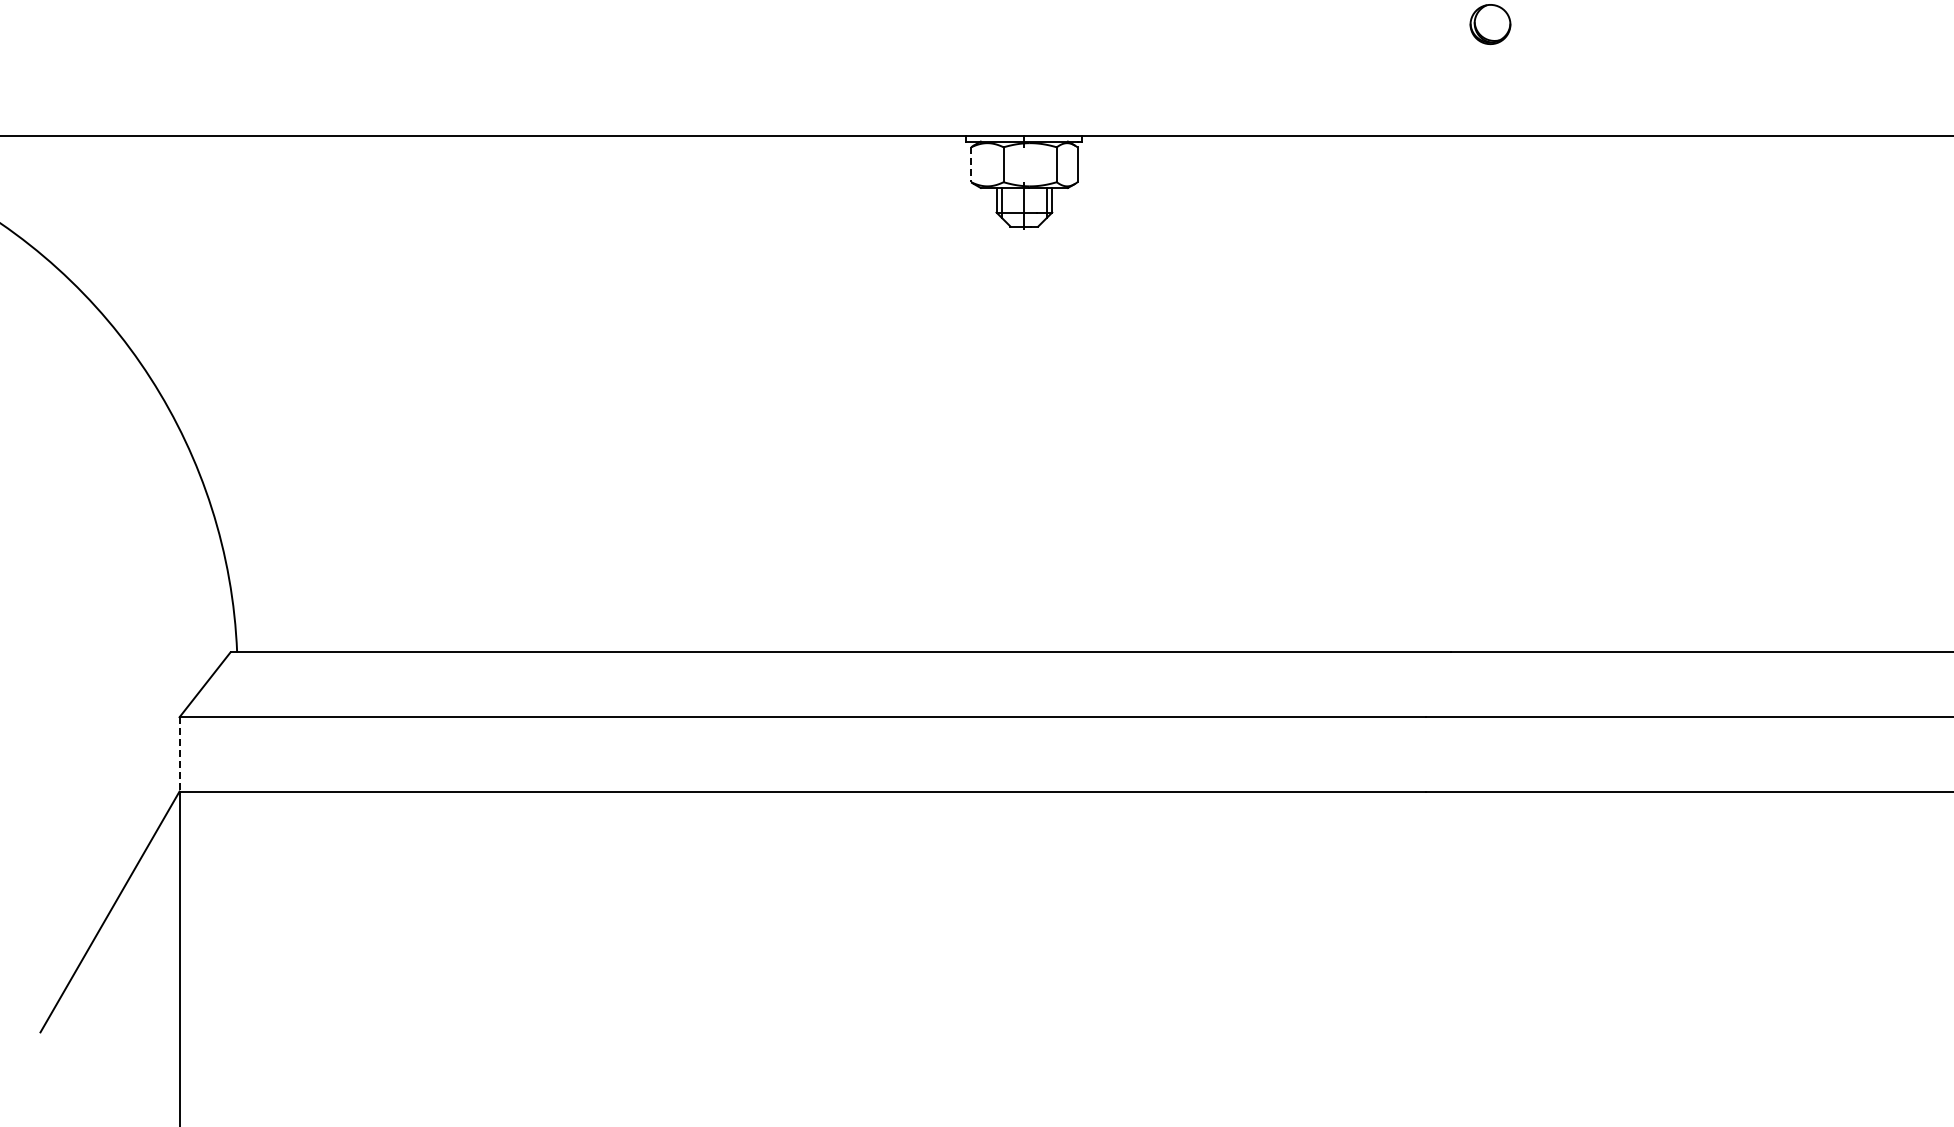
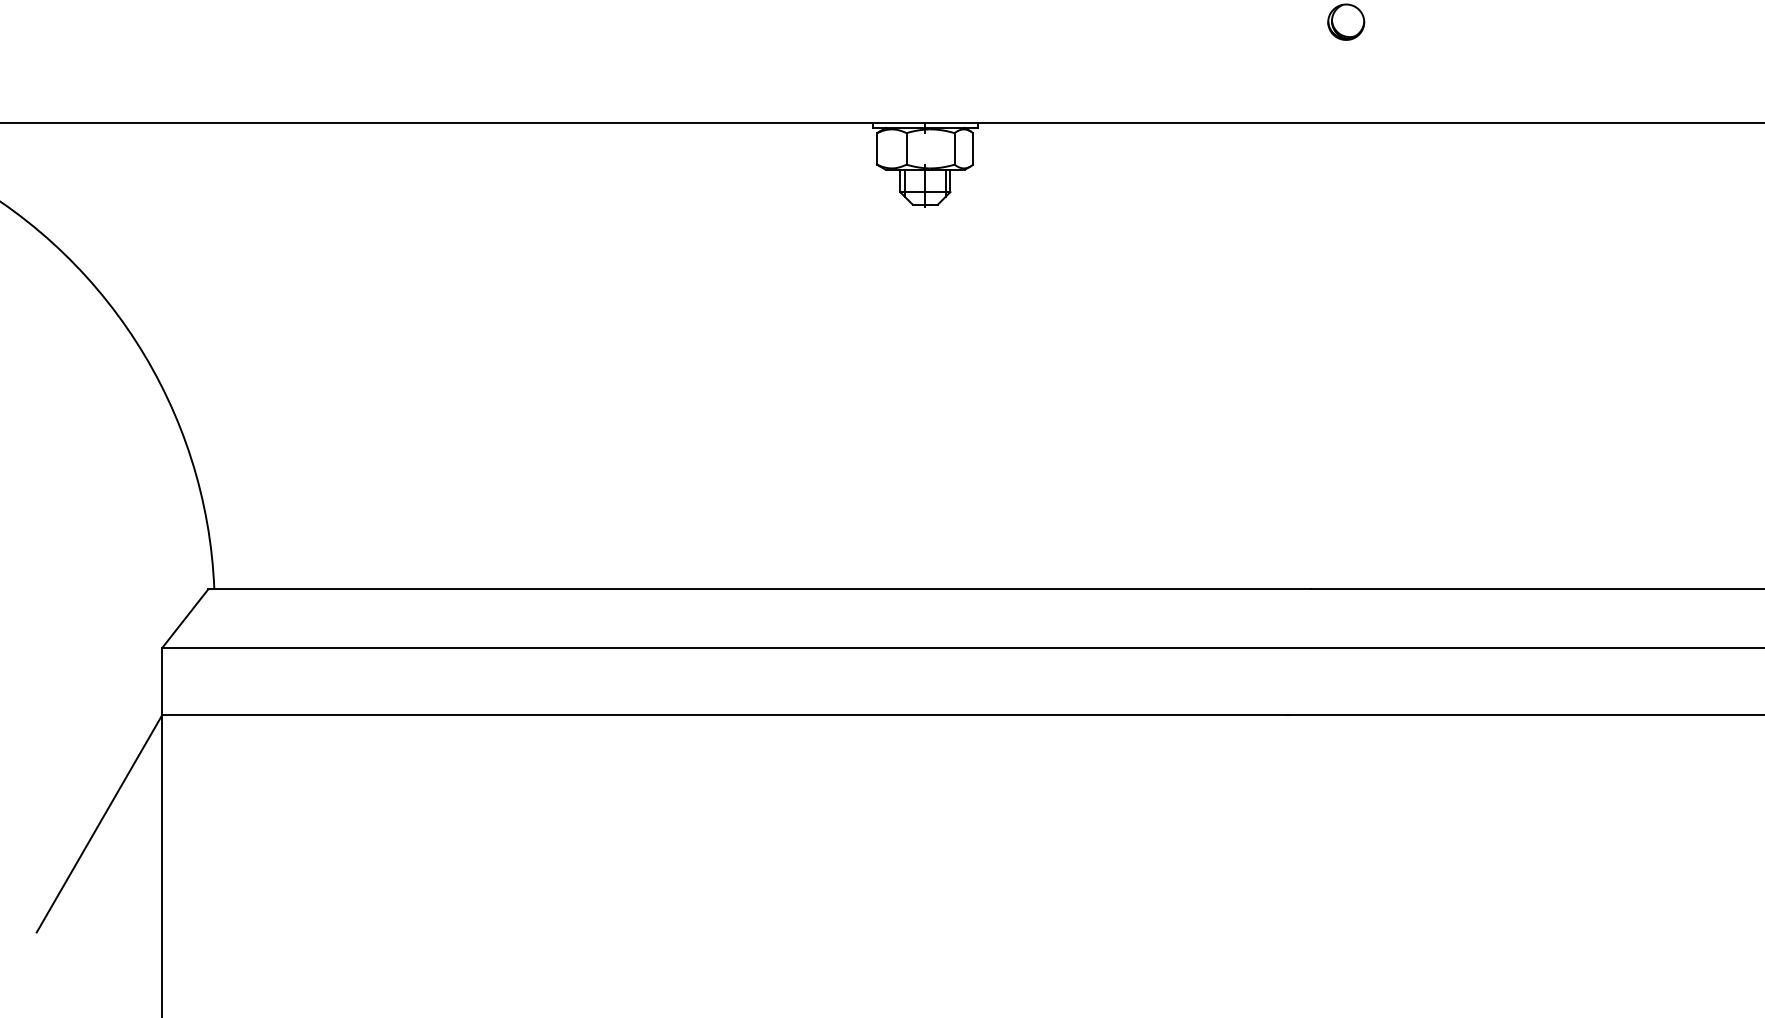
line: (971, 165) -> (877, 149), dashed -> solid
line: (179, 754) -> (162, 681), dashed -> solid

